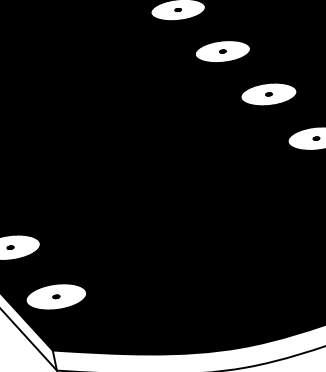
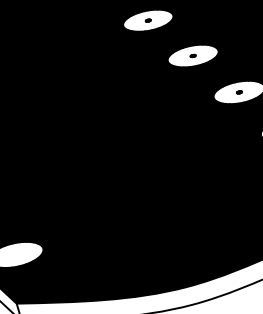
part: (56, 296) -> (16, 254), removed

